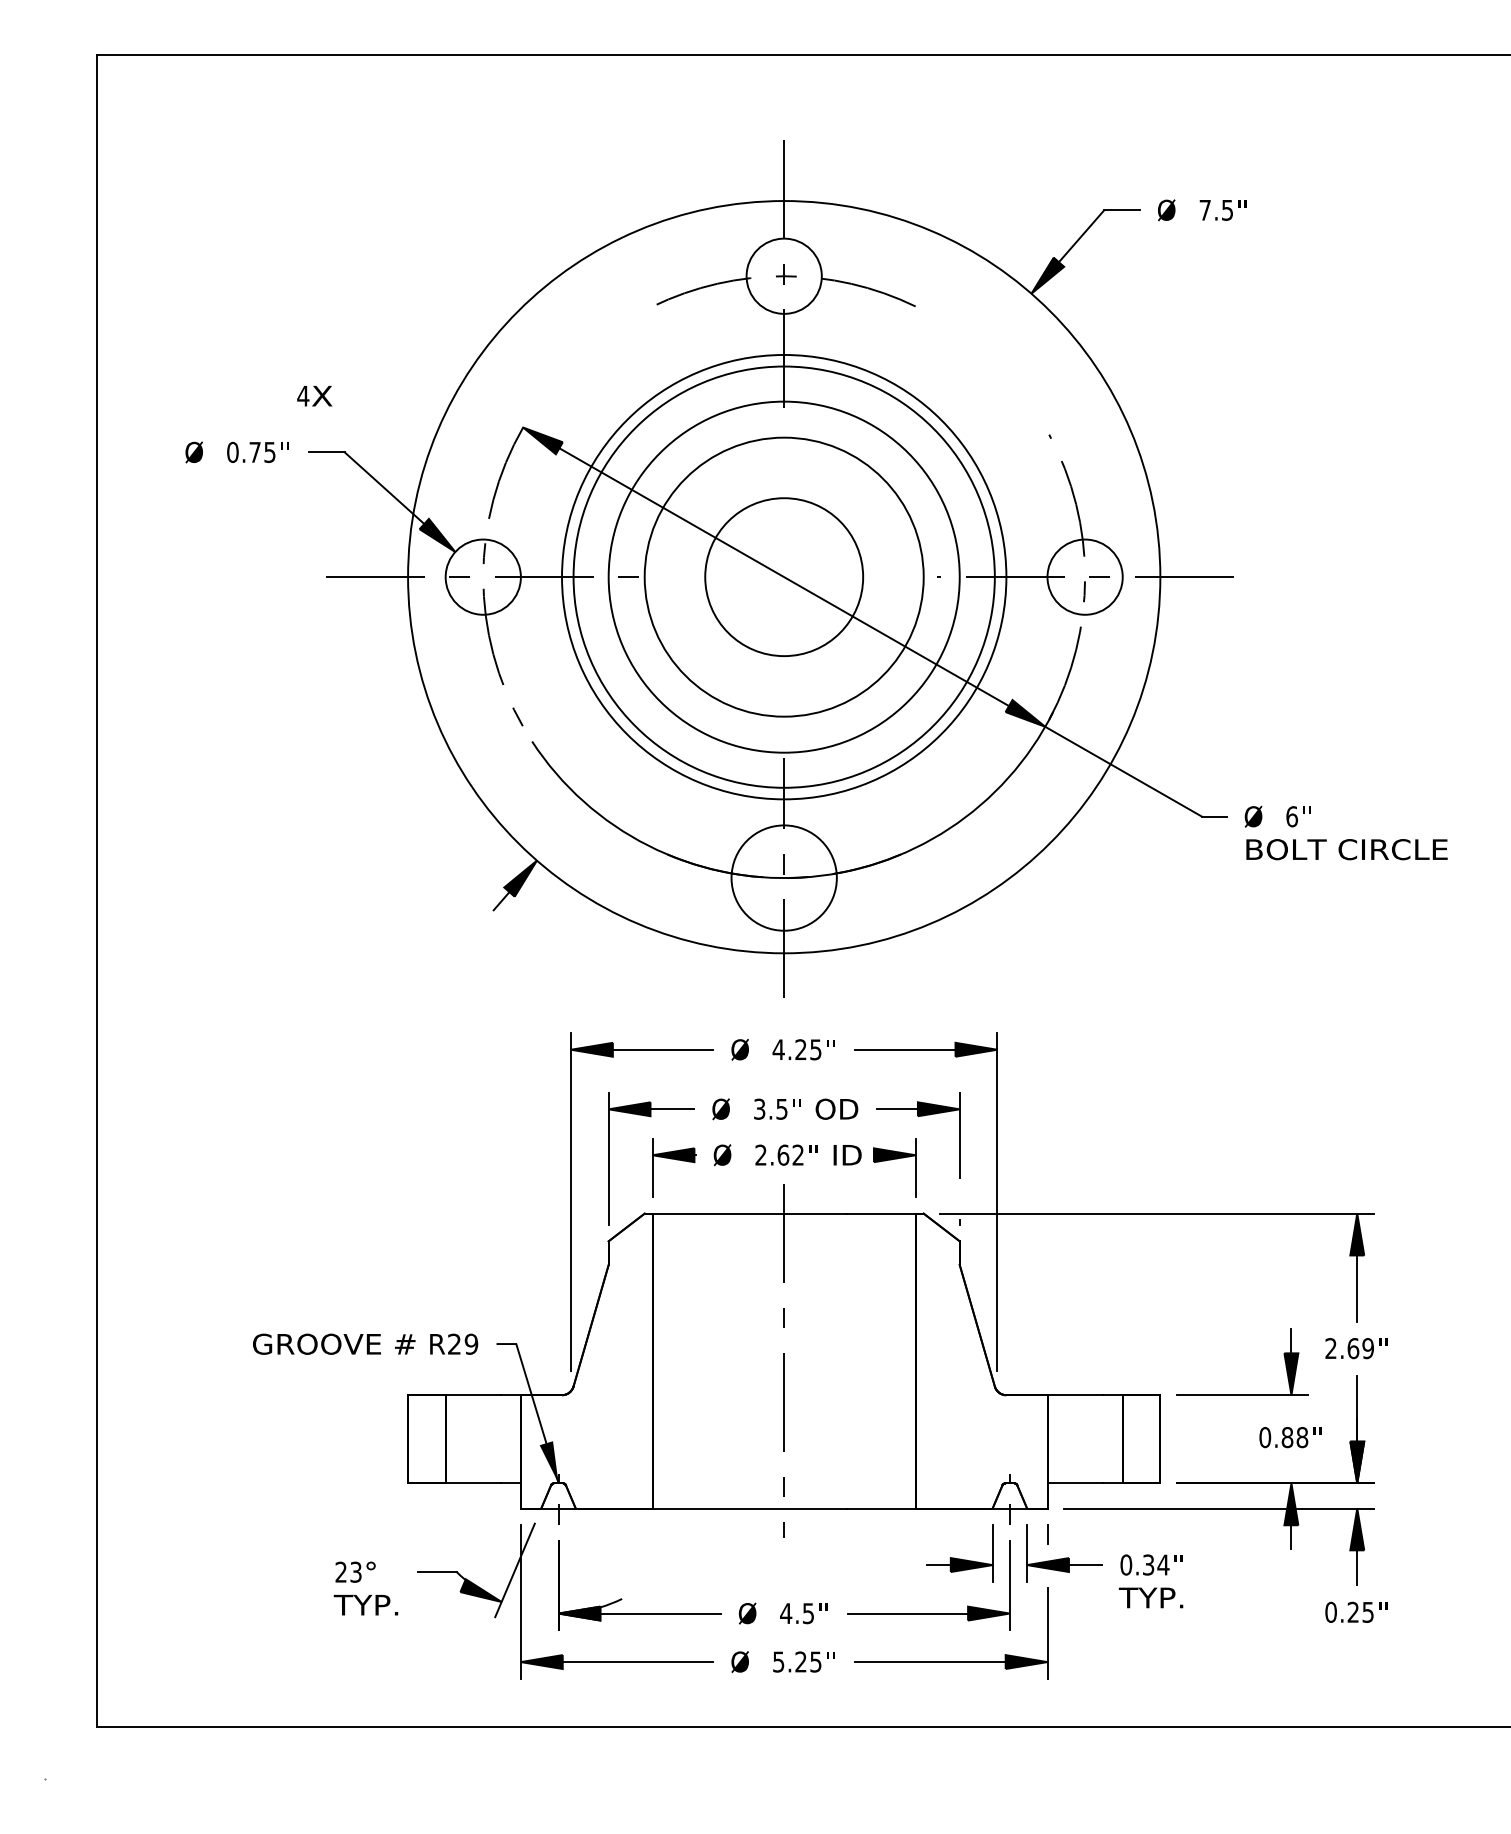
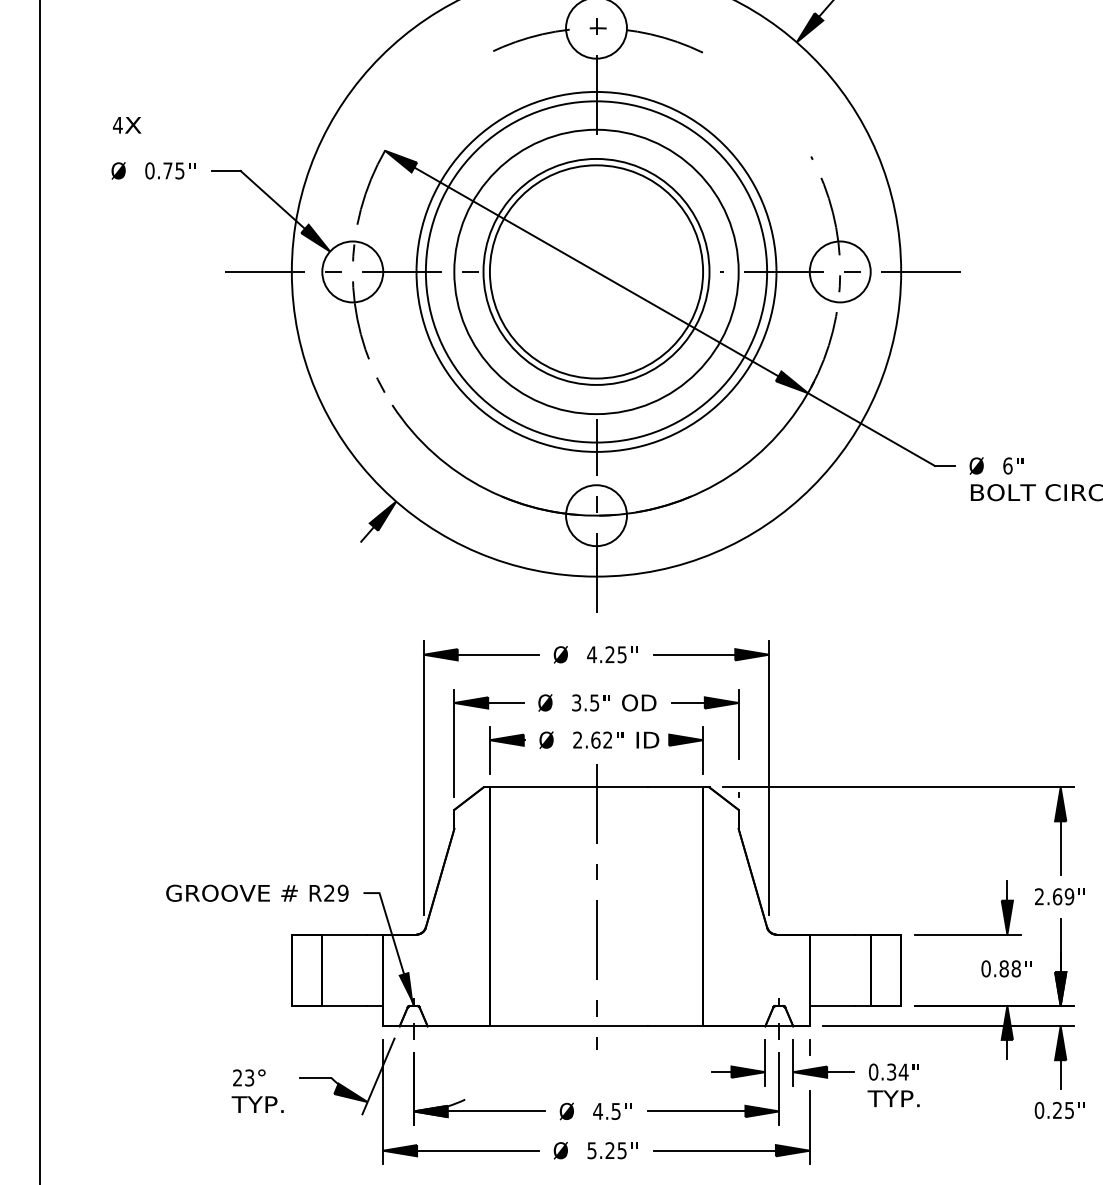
text: (314, 396) -> (126, 125), moved
circle: (783, 576) -> (595, 271), size x1.67
circle: (783, 877) -> (595, 515), size x0.71

